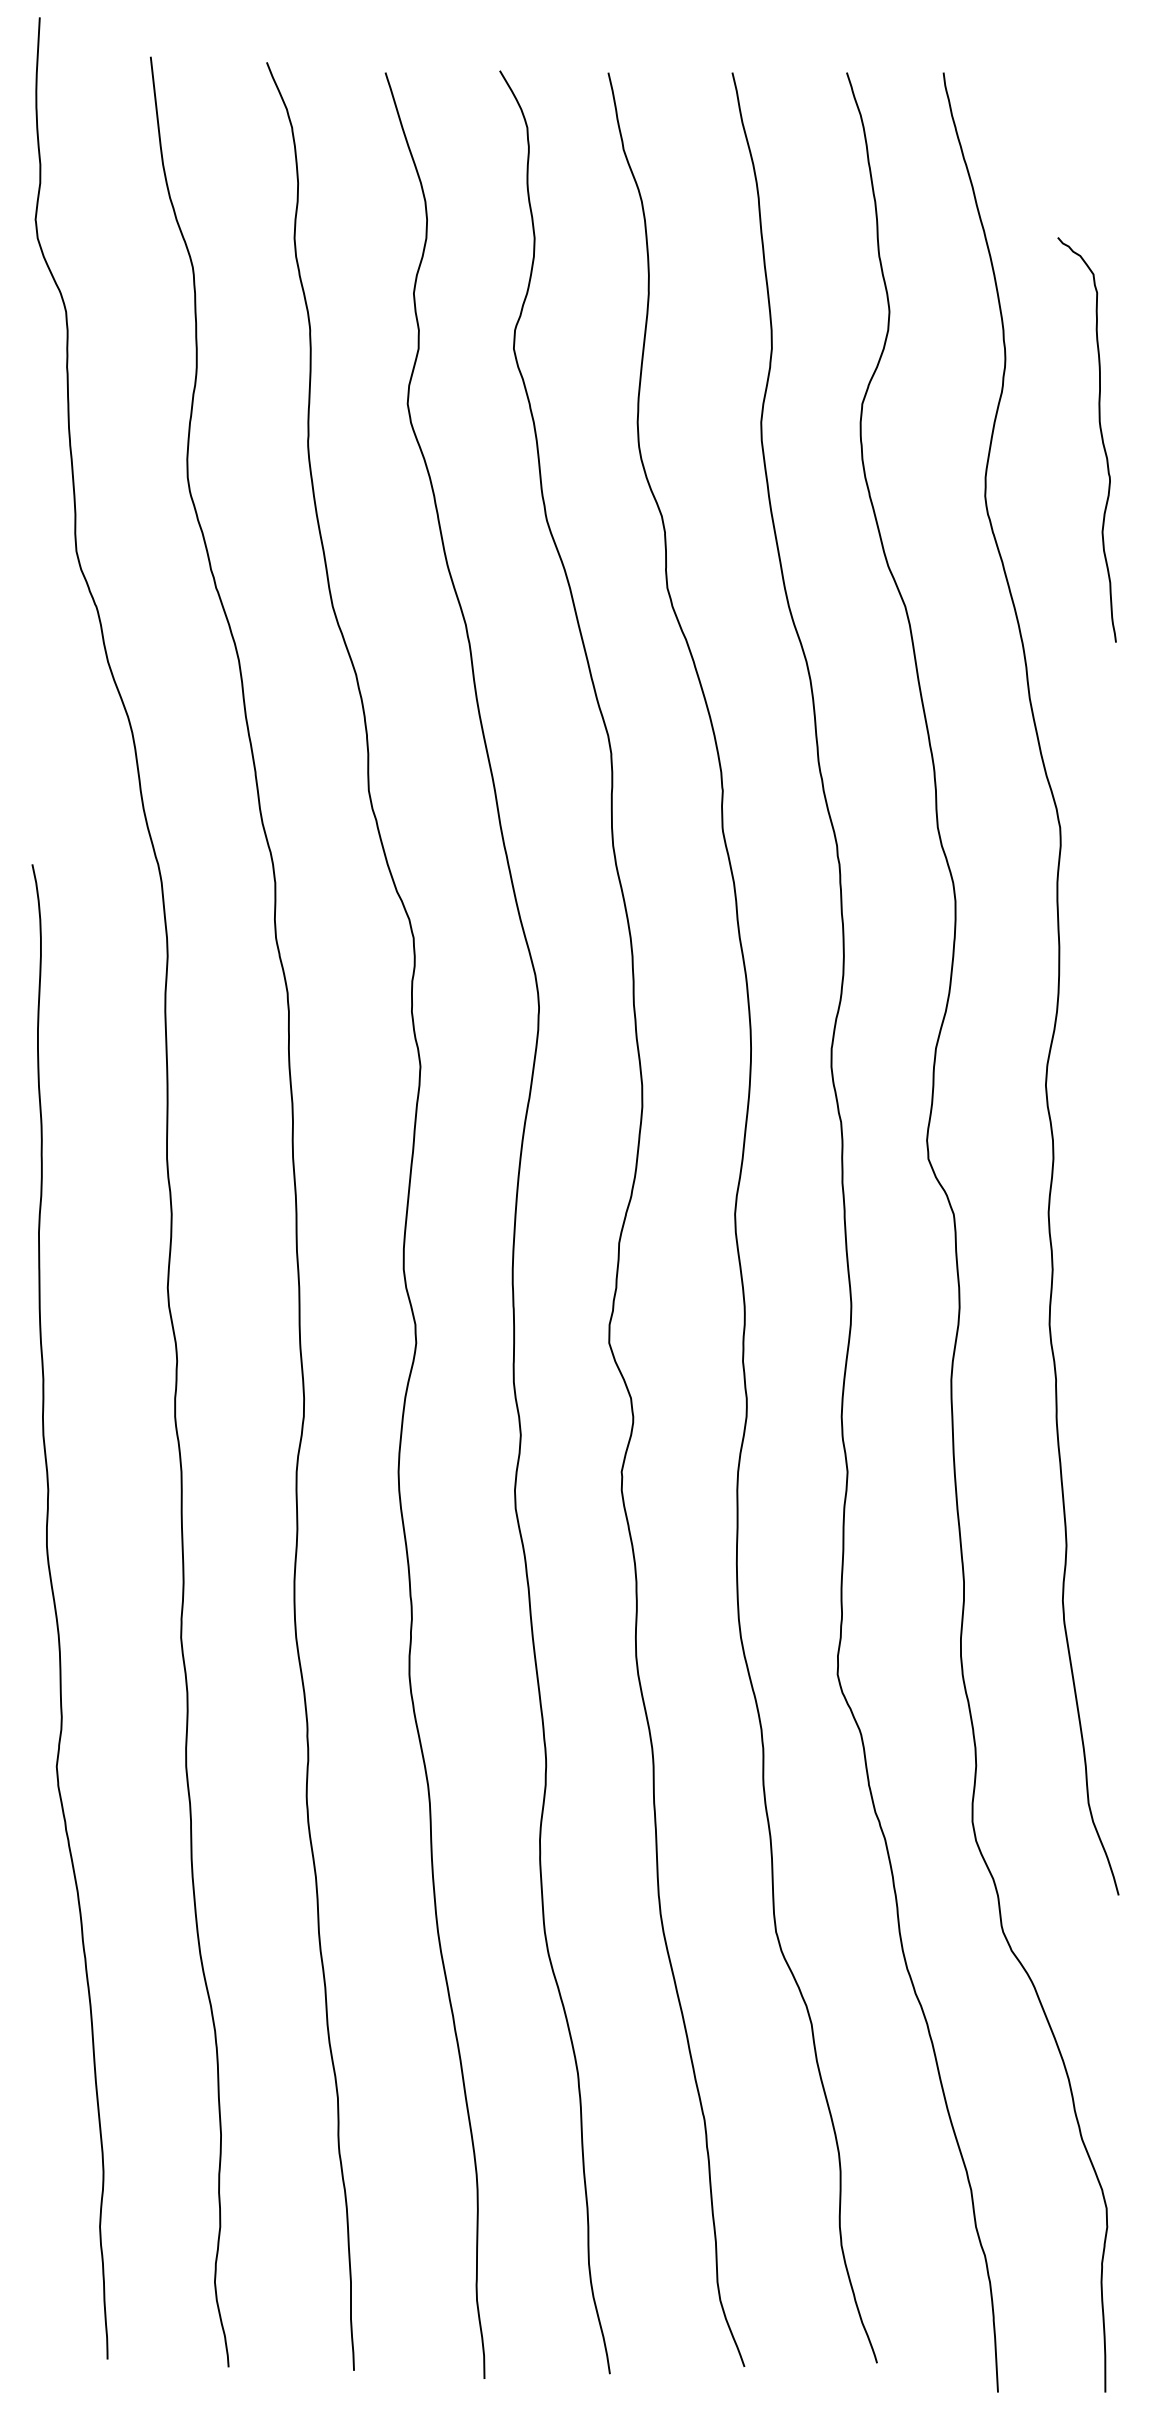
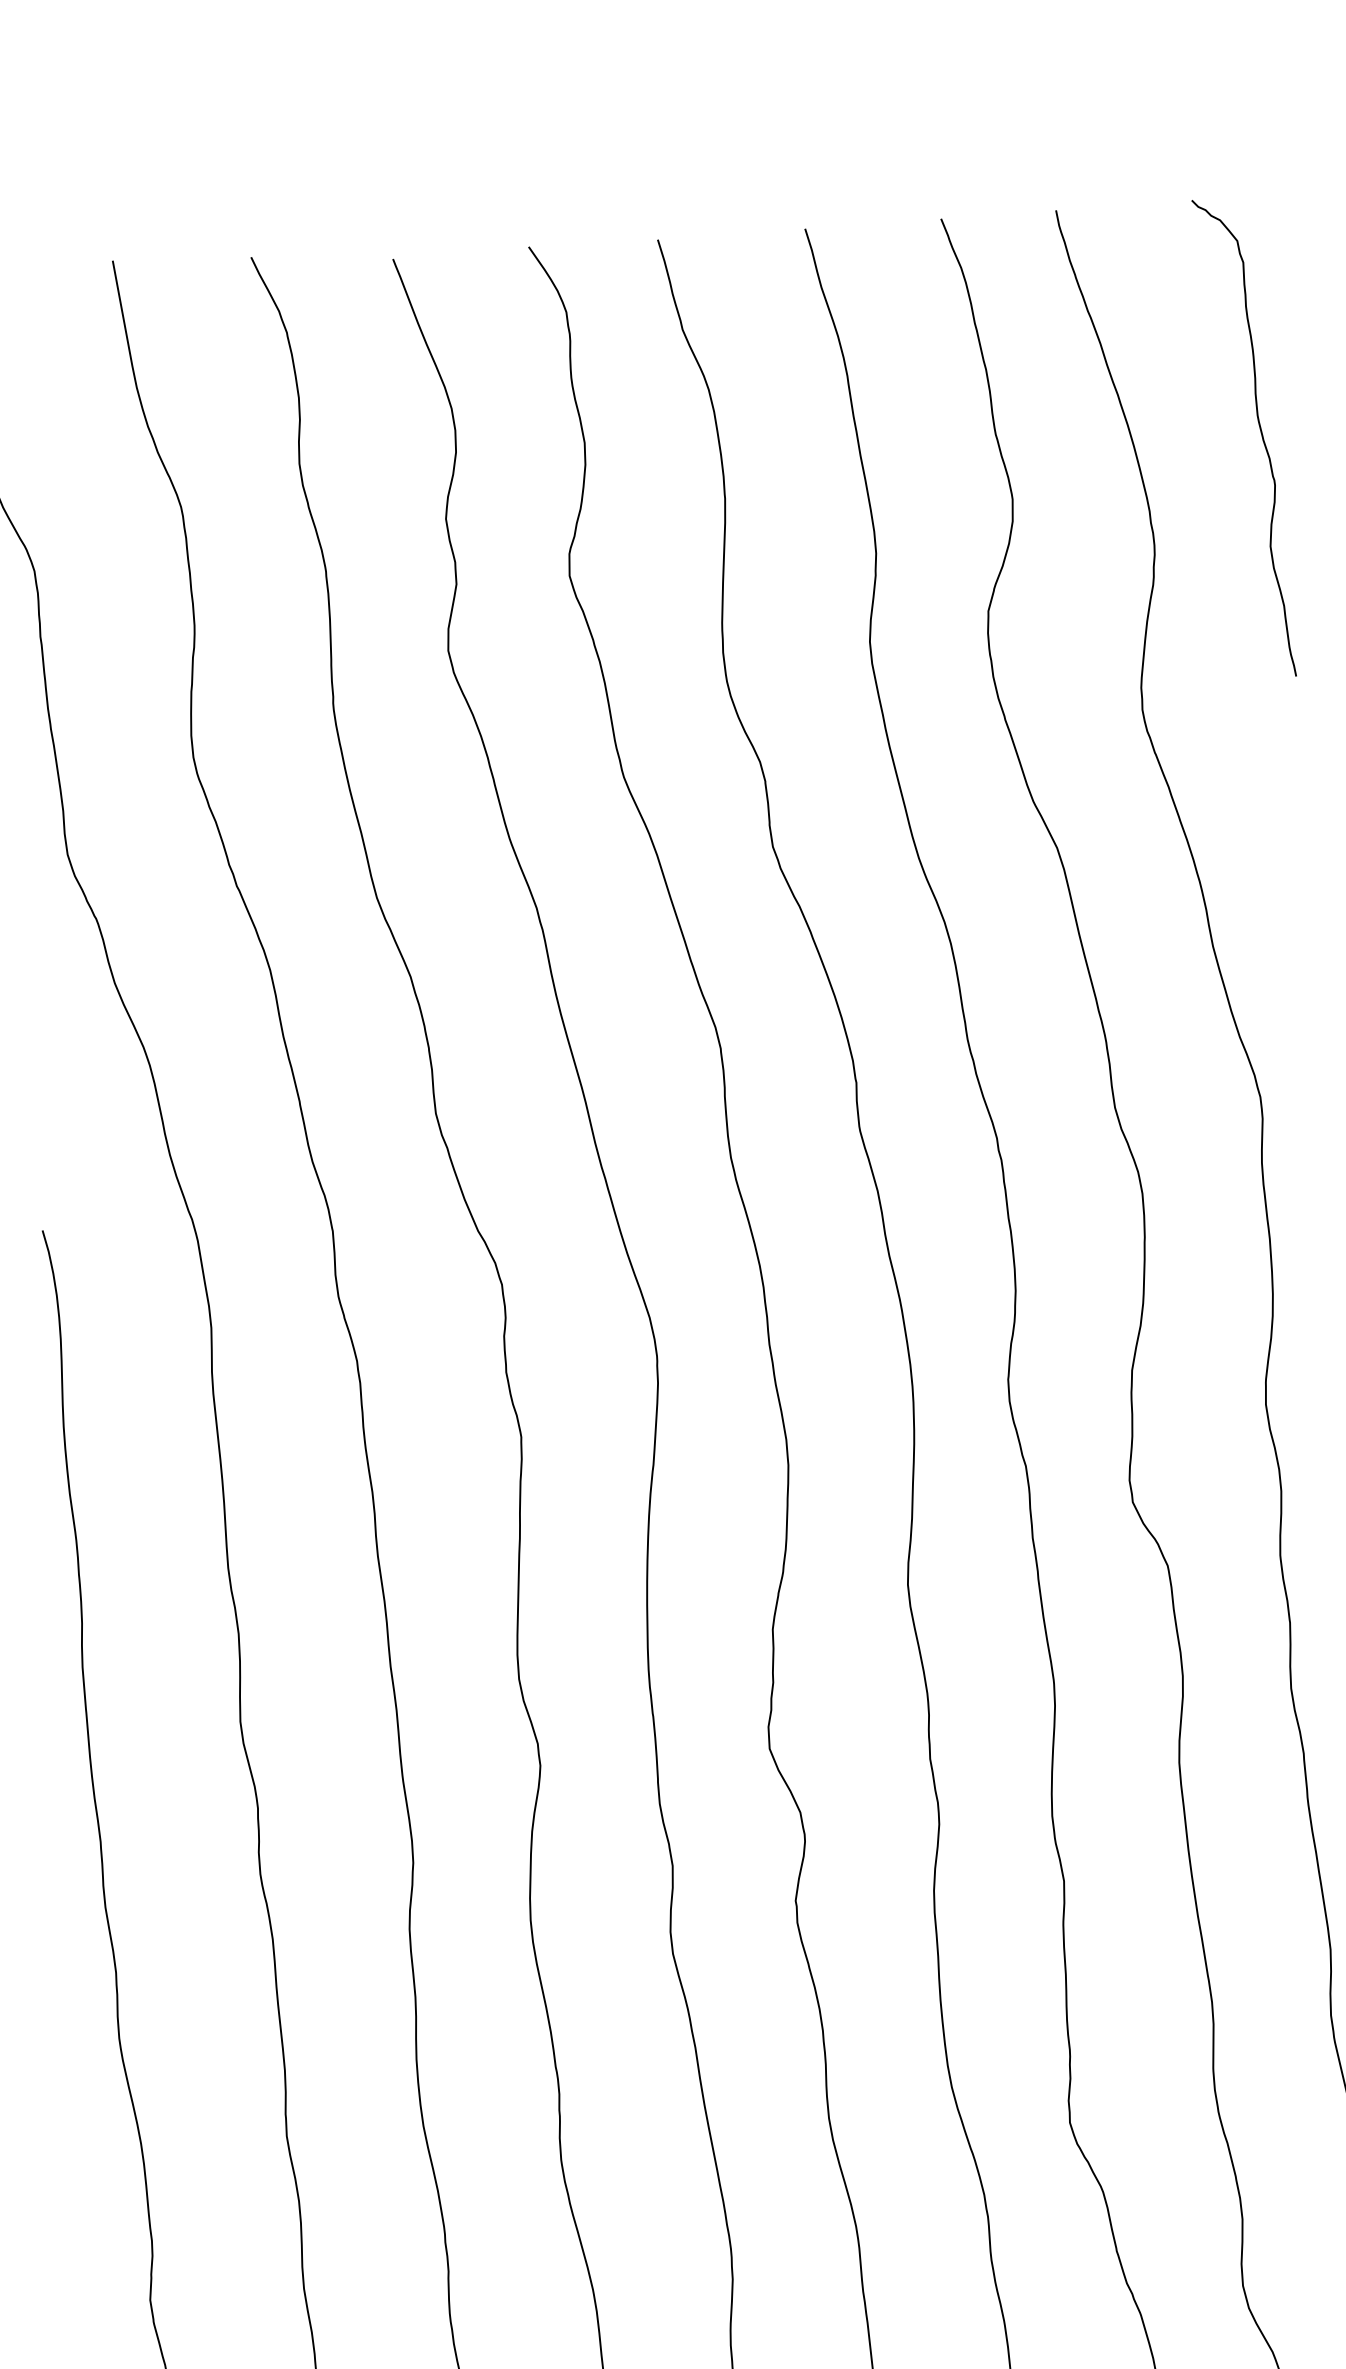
curve: (1100, 434) -> (1259, 430), moved

